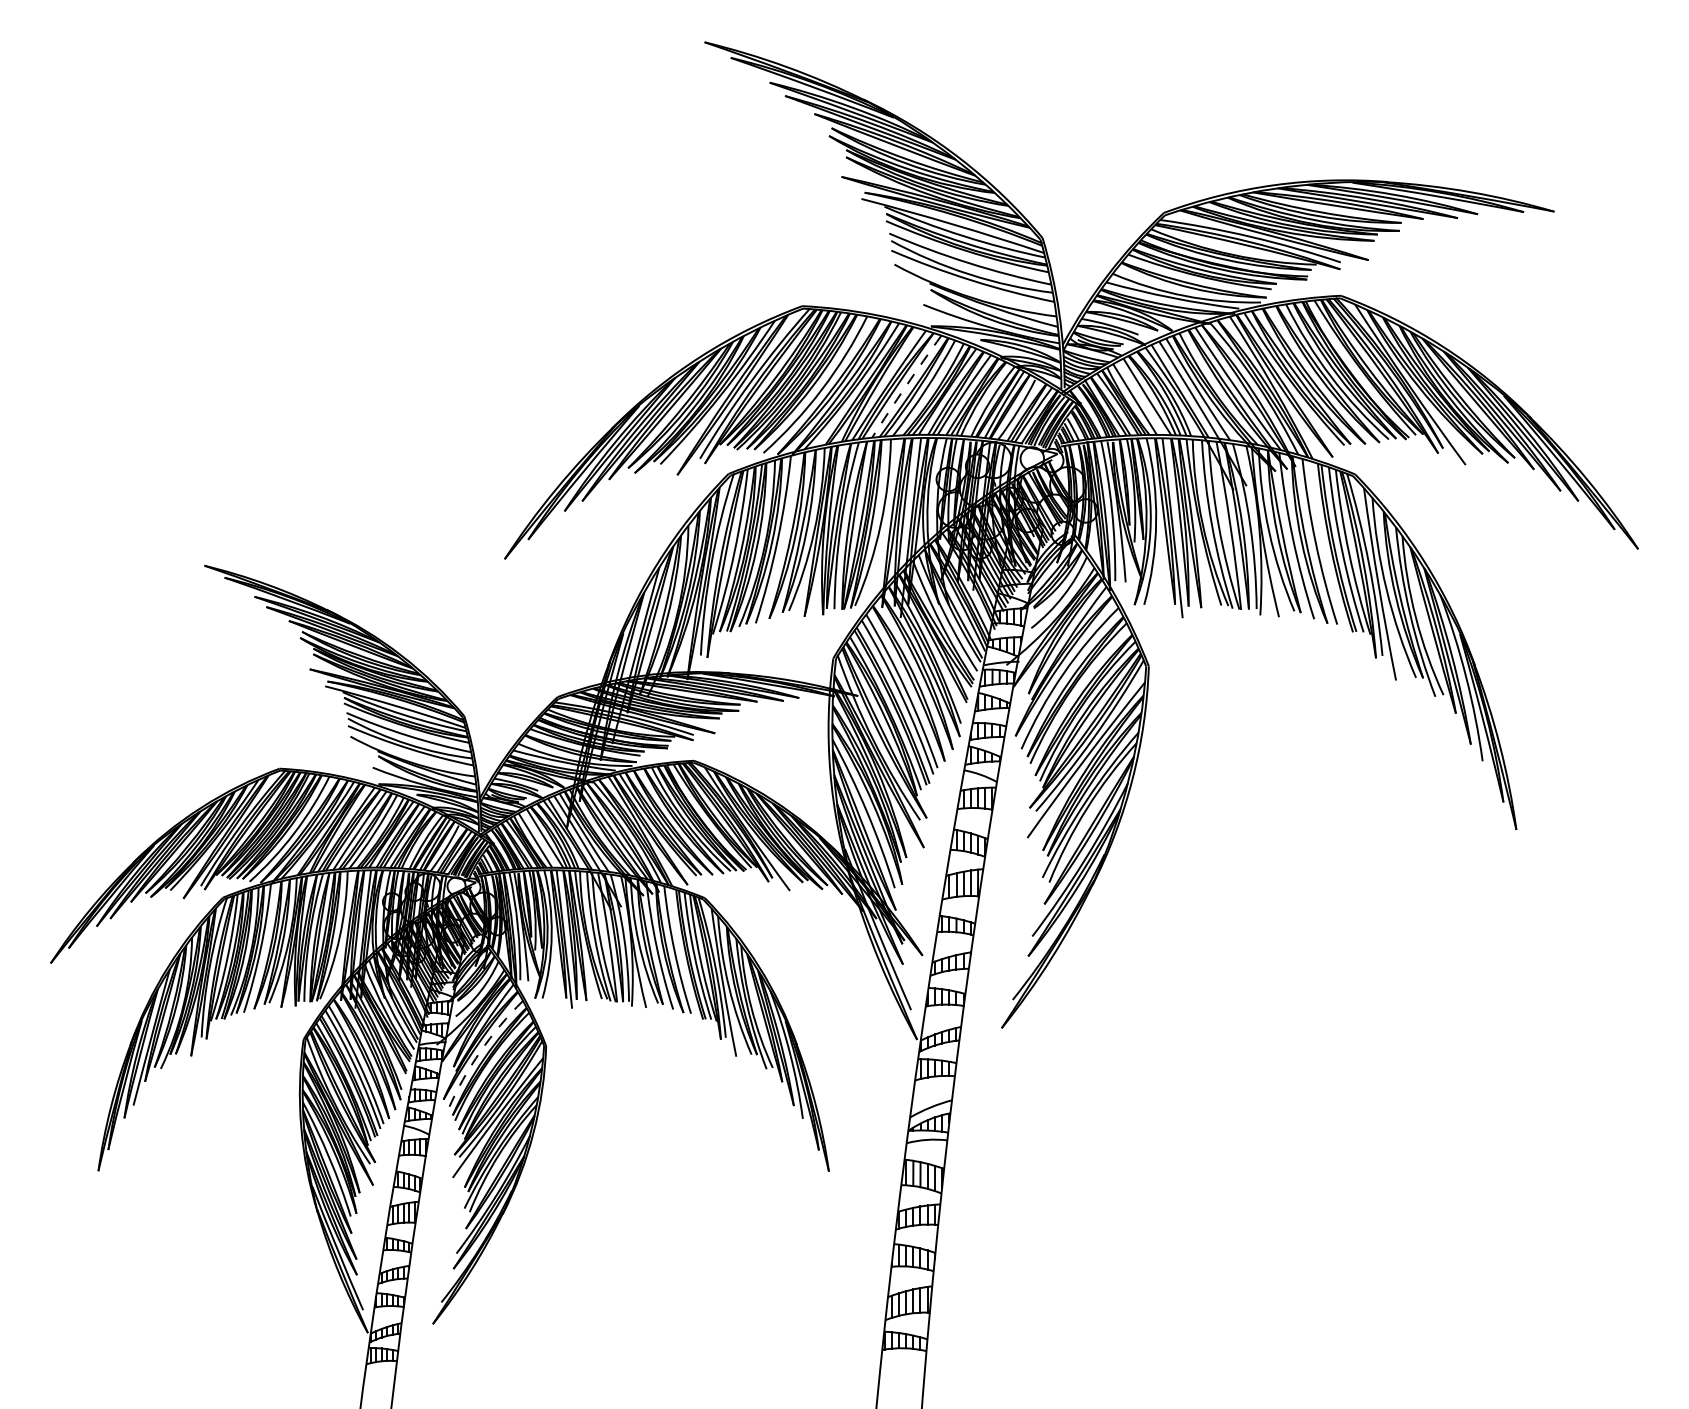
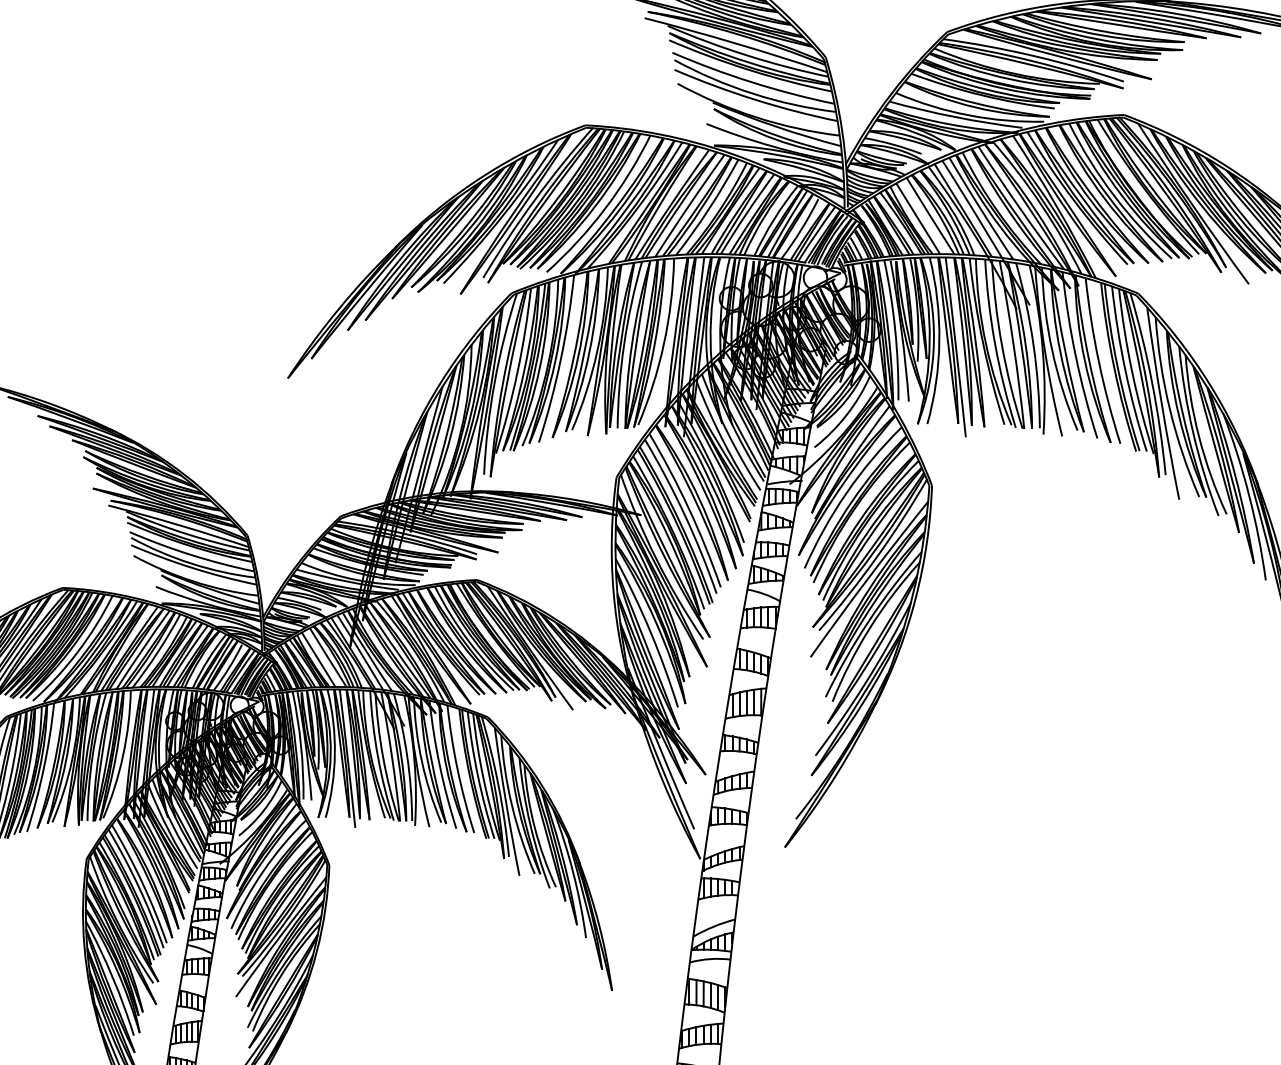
arc: (906, 386) -> (689, 205), dashed -> solid
arc: (480, 1051) -> (263, 870), dashed -> solid

